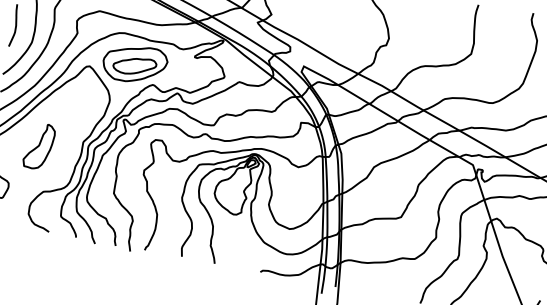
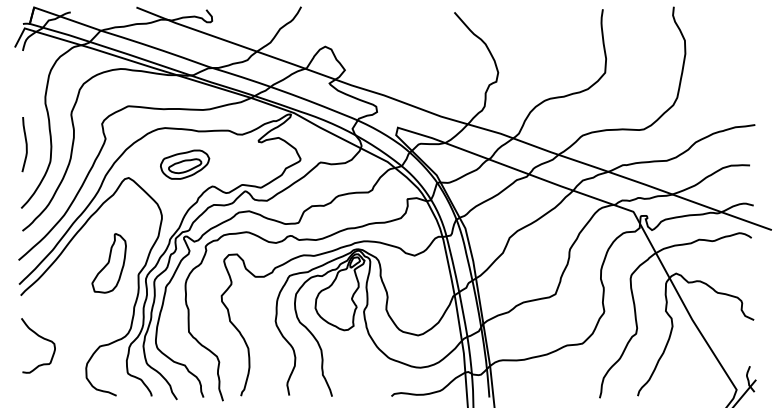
part: (134, 64) -> (184, 164), size x0.6
part: (38, 146) -> (108, 263), moved

